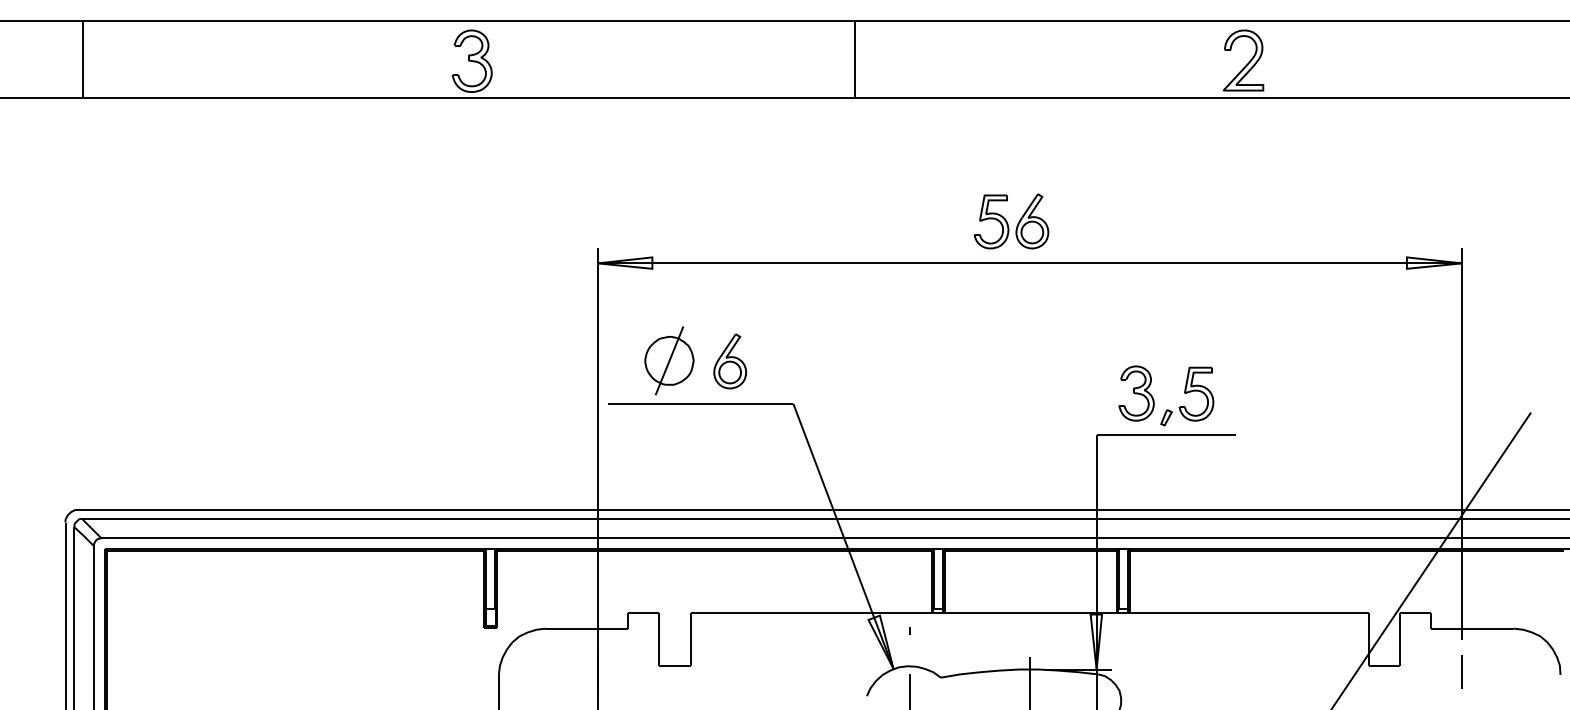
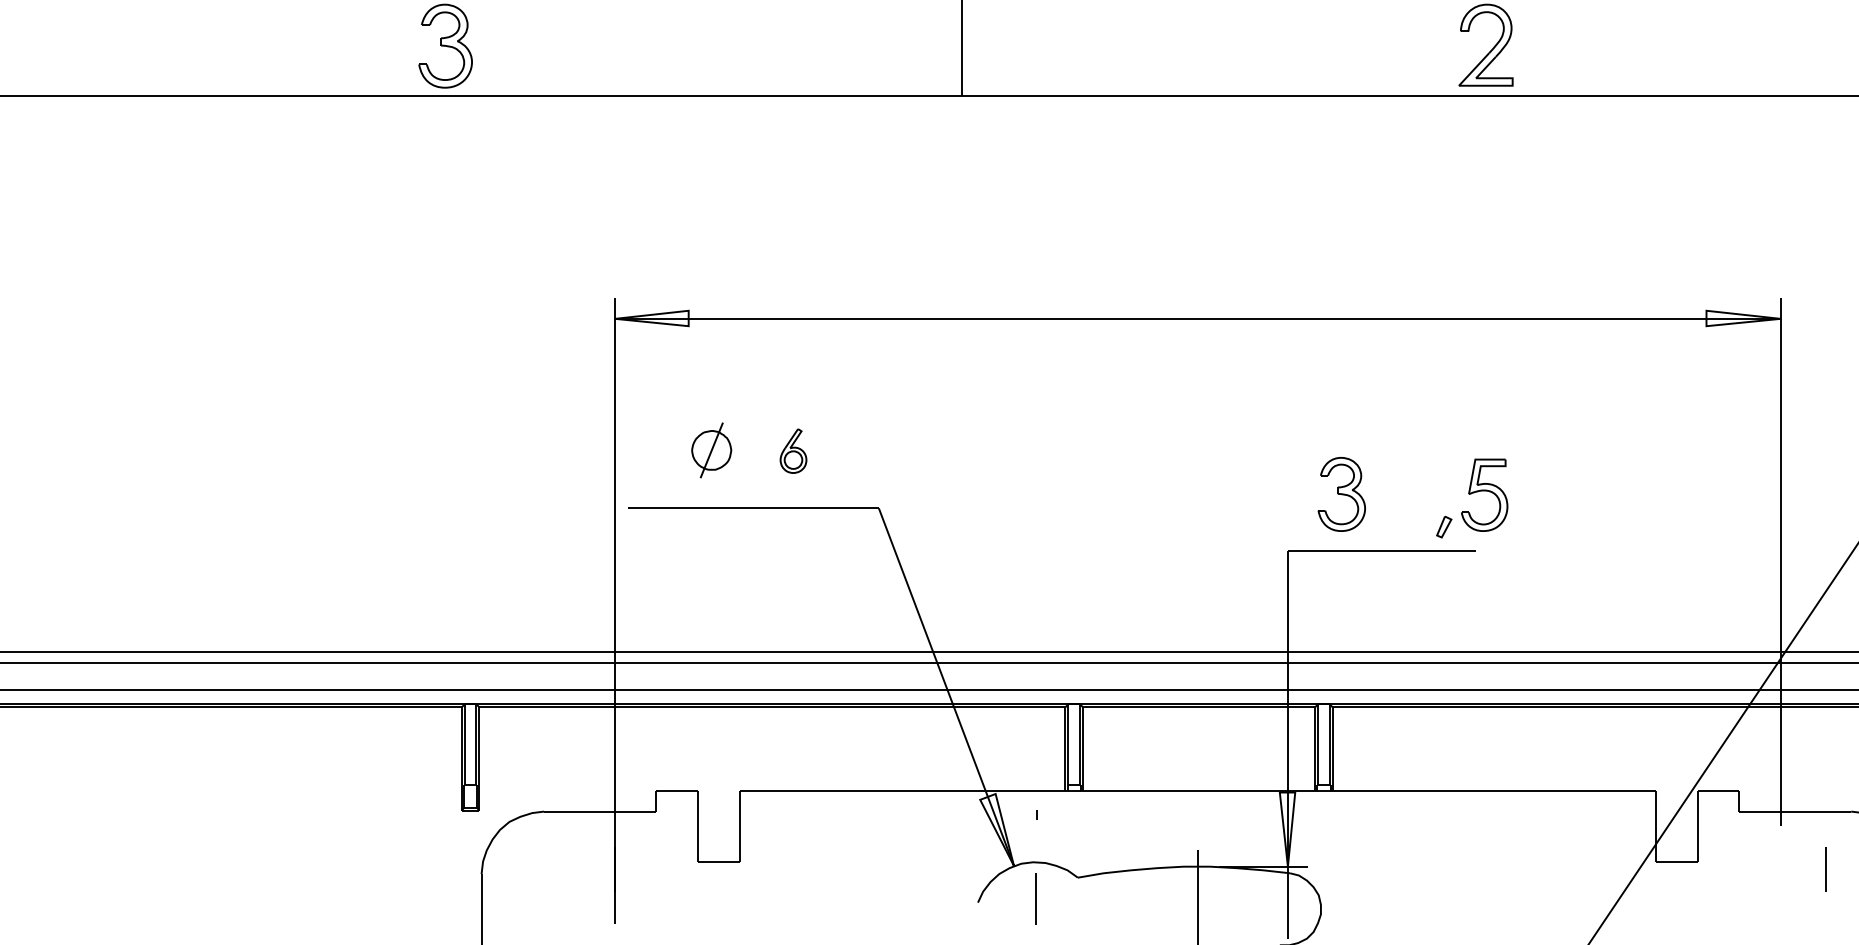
part: (1011, 221) -> (1173, 262), removed
part: (669, 360) -> (711, 449), size x0.6
part: (729, 361) -> (792, 451), size x0.6
part: (1187, 396) -> (1472, 498), moved
line: (1461, 671) -> (1824, 869), moved

